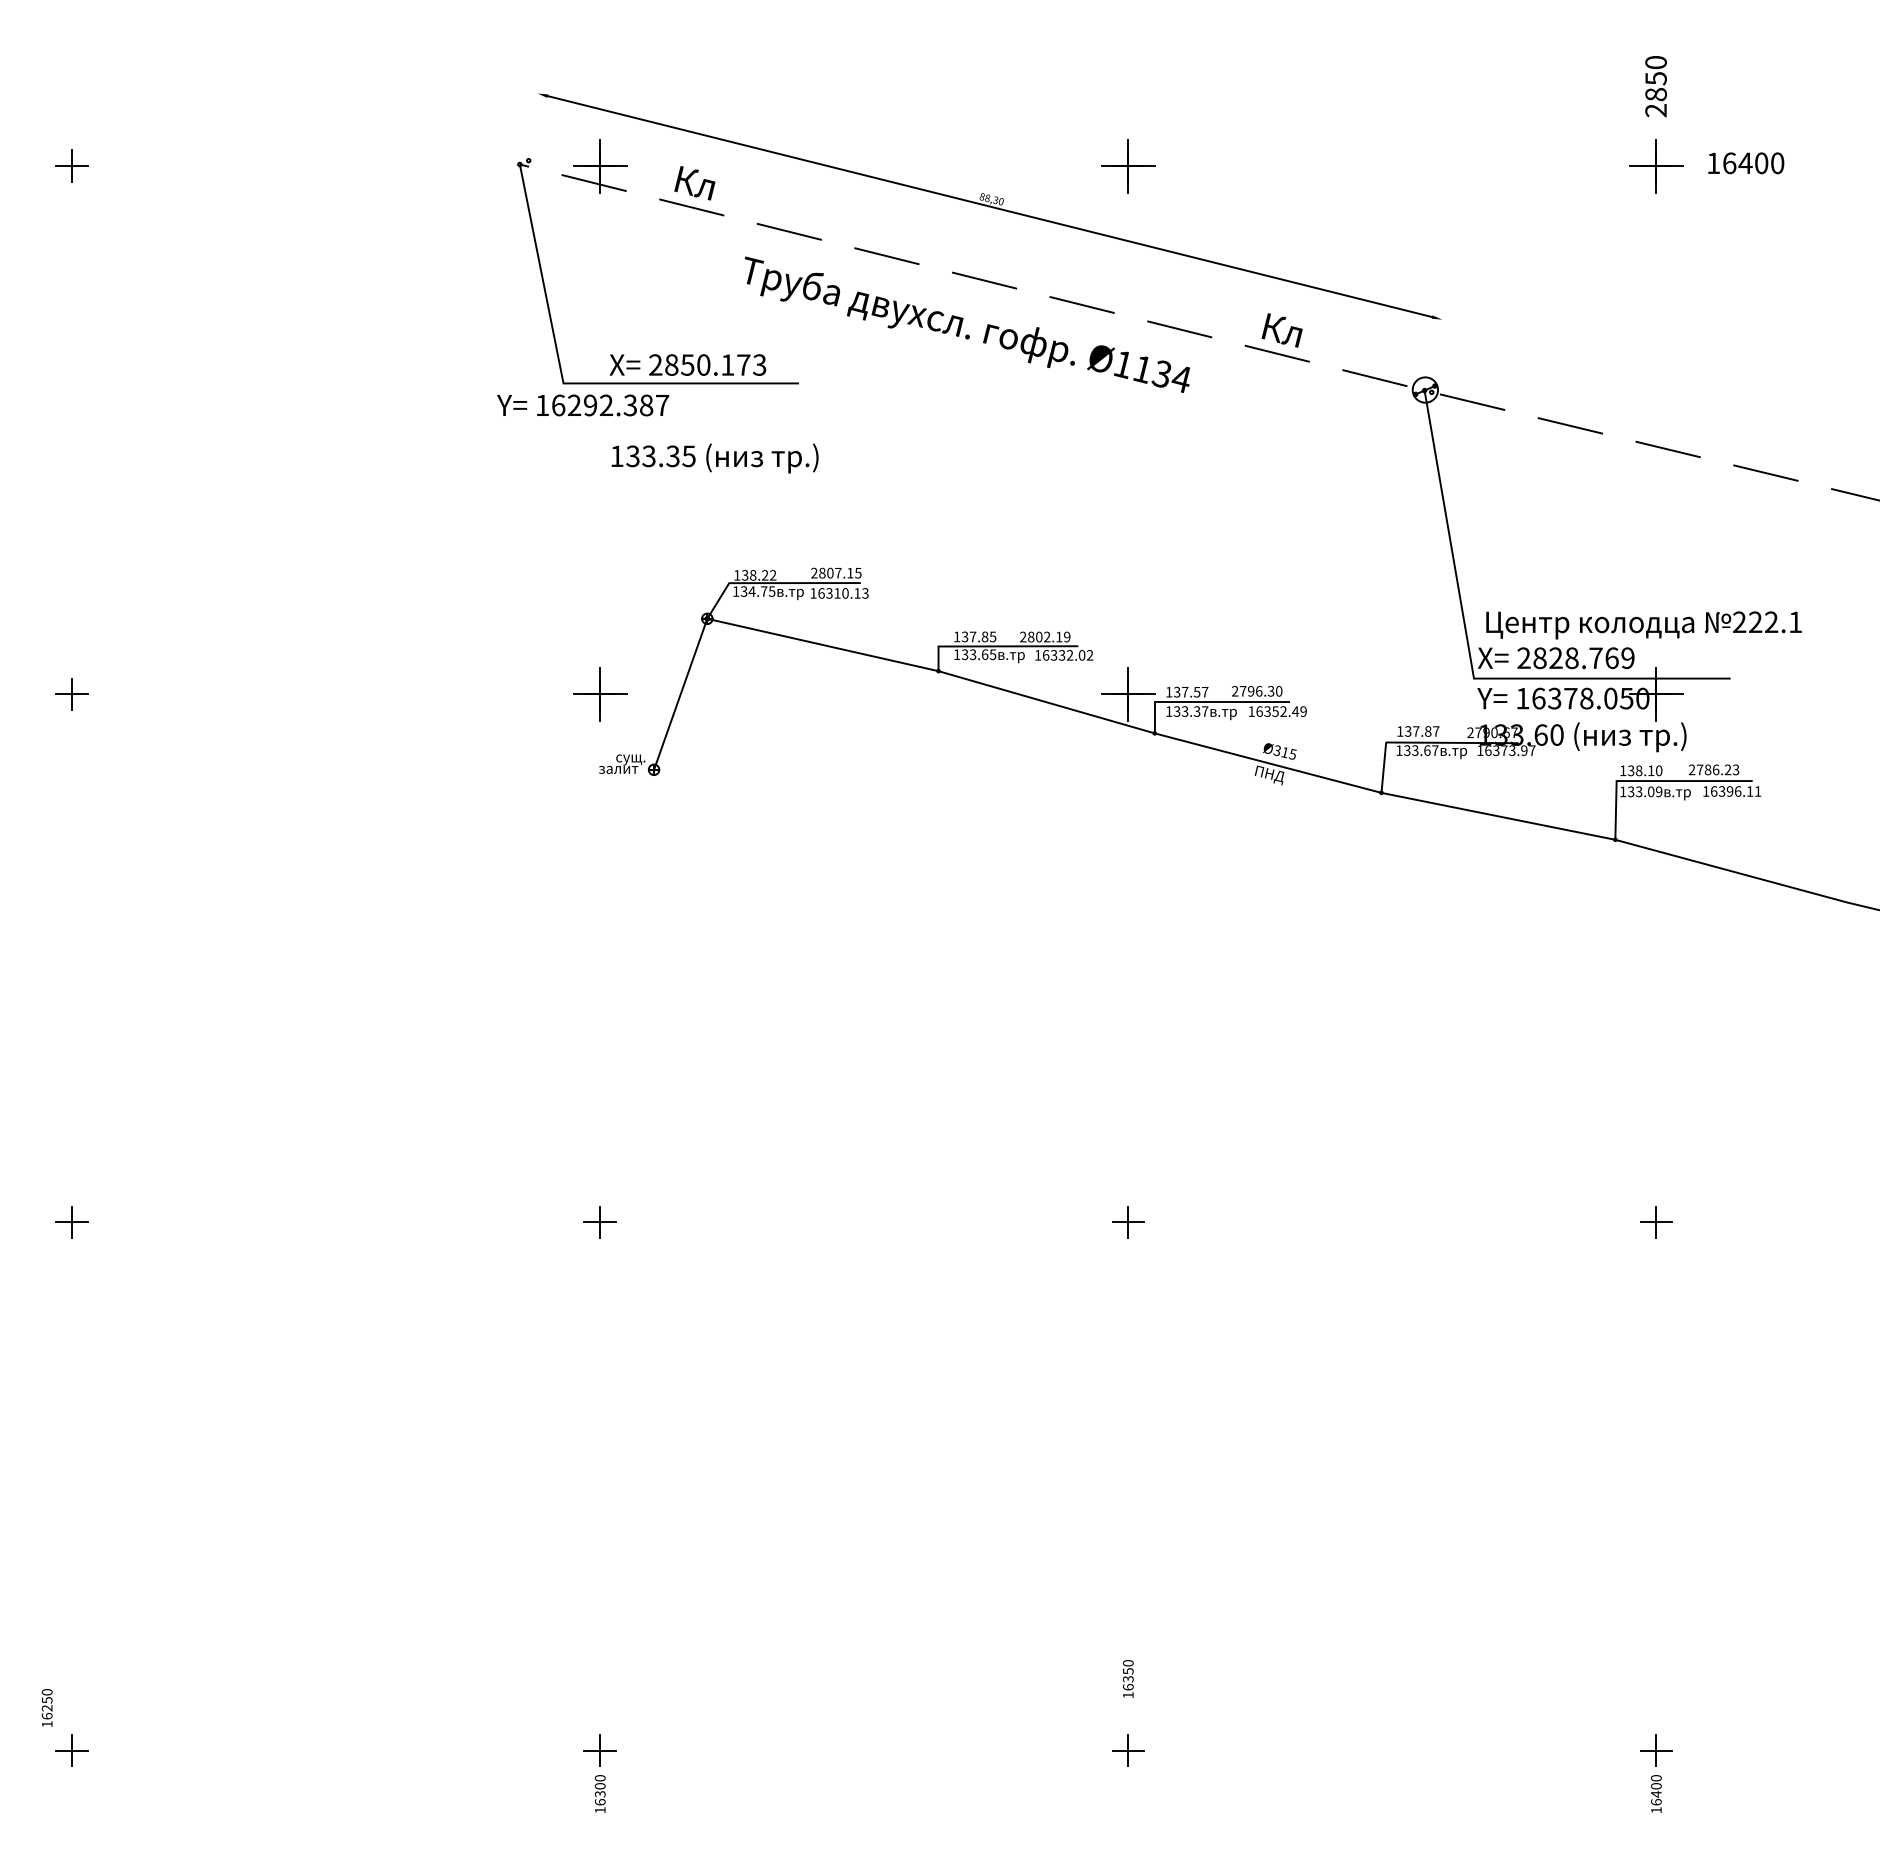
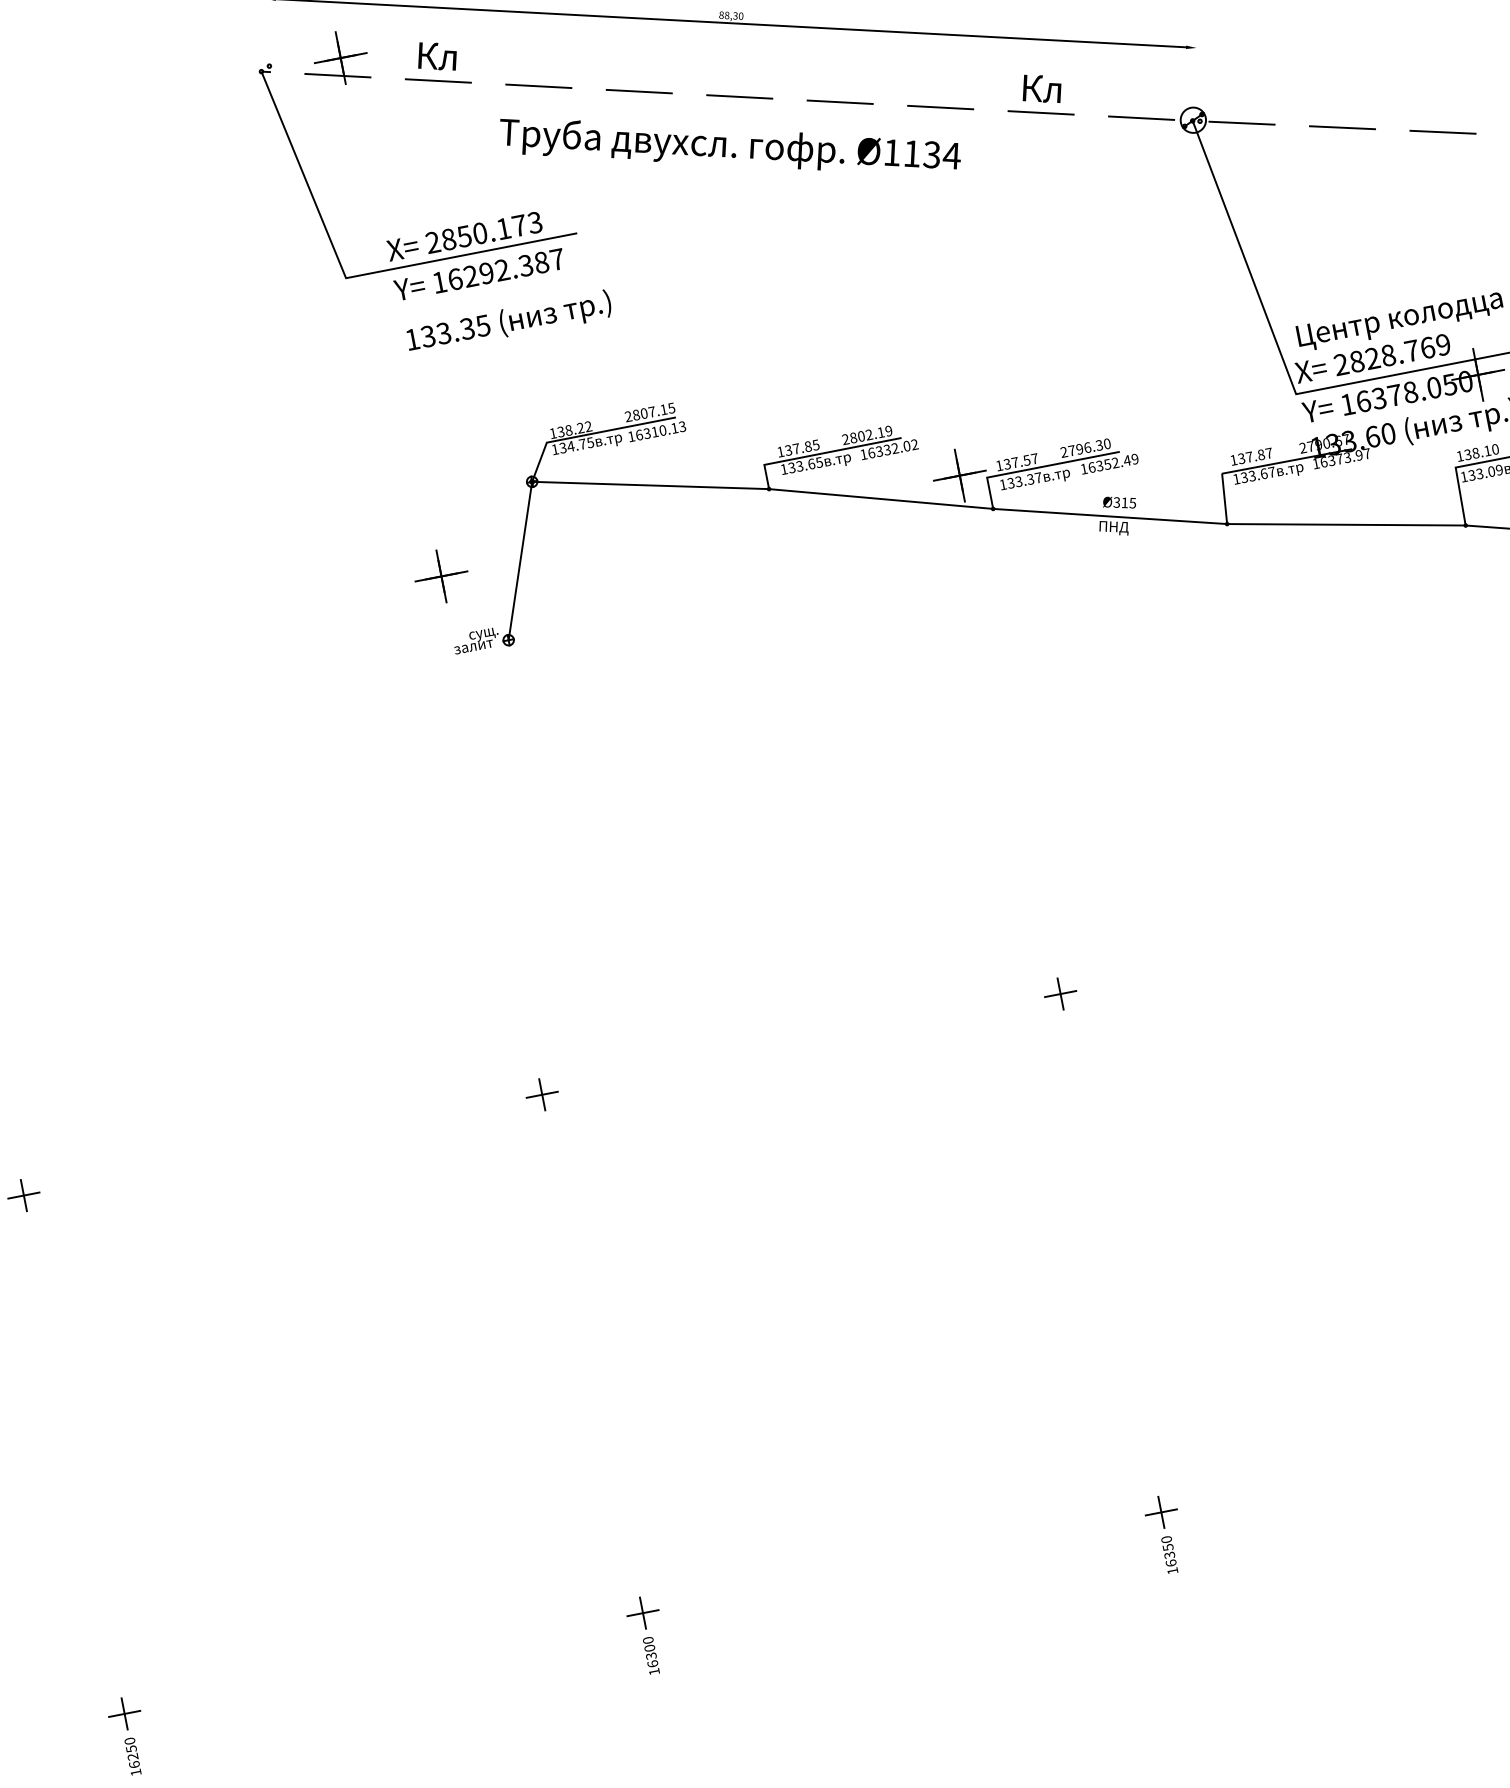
text: (583, 405) -> (479, 274), moved
text: (1128, 1678) -> (1169, 1554), moved
text: (46, 1707) -> (132, 1756), moved

